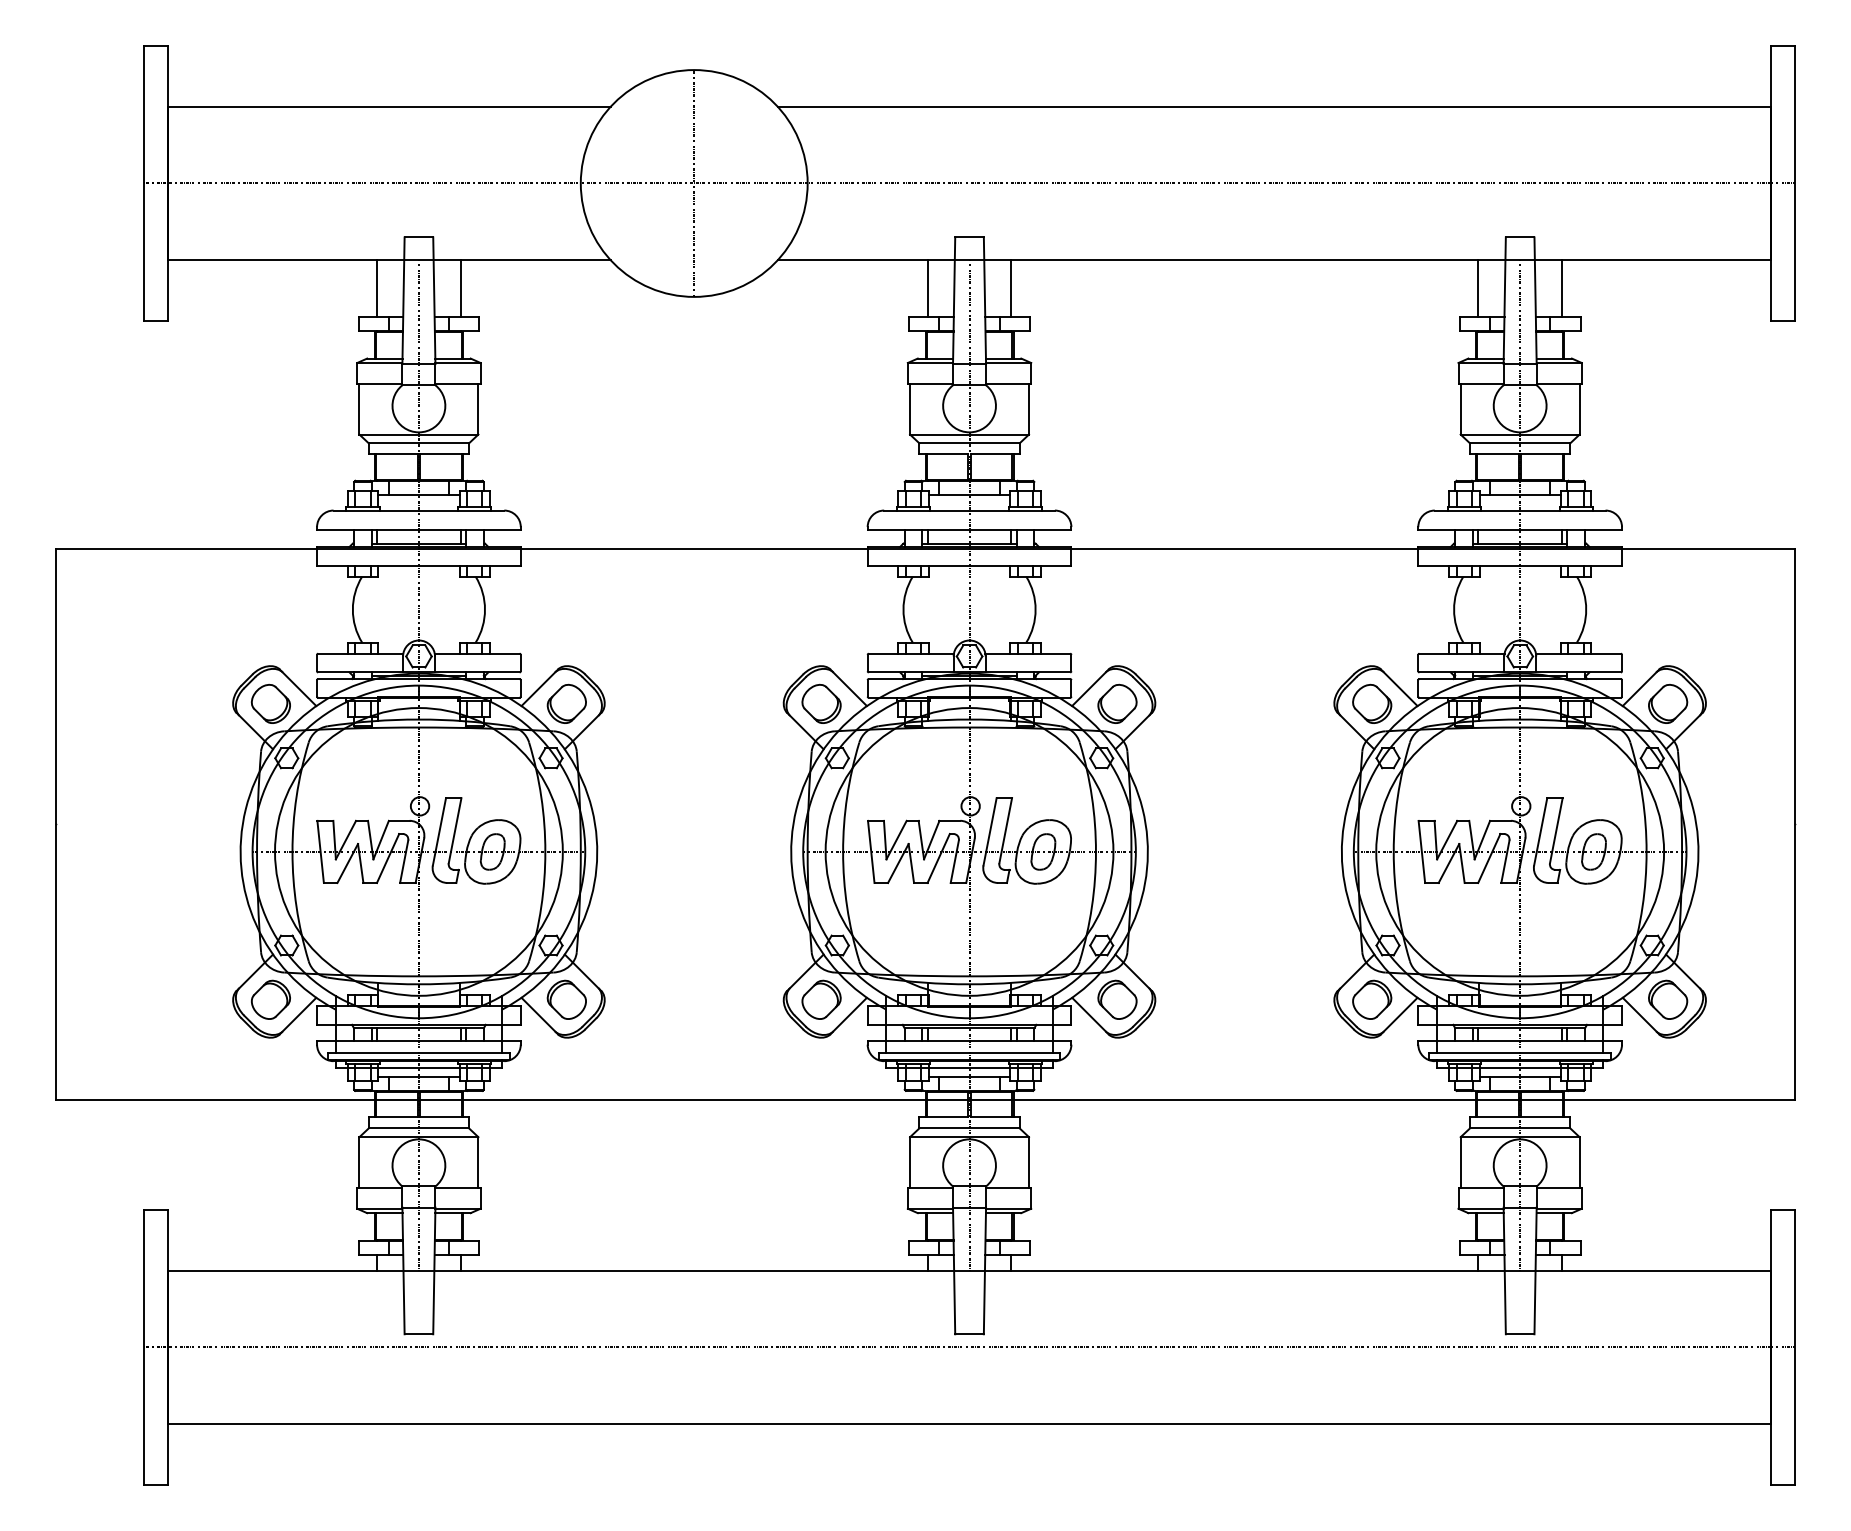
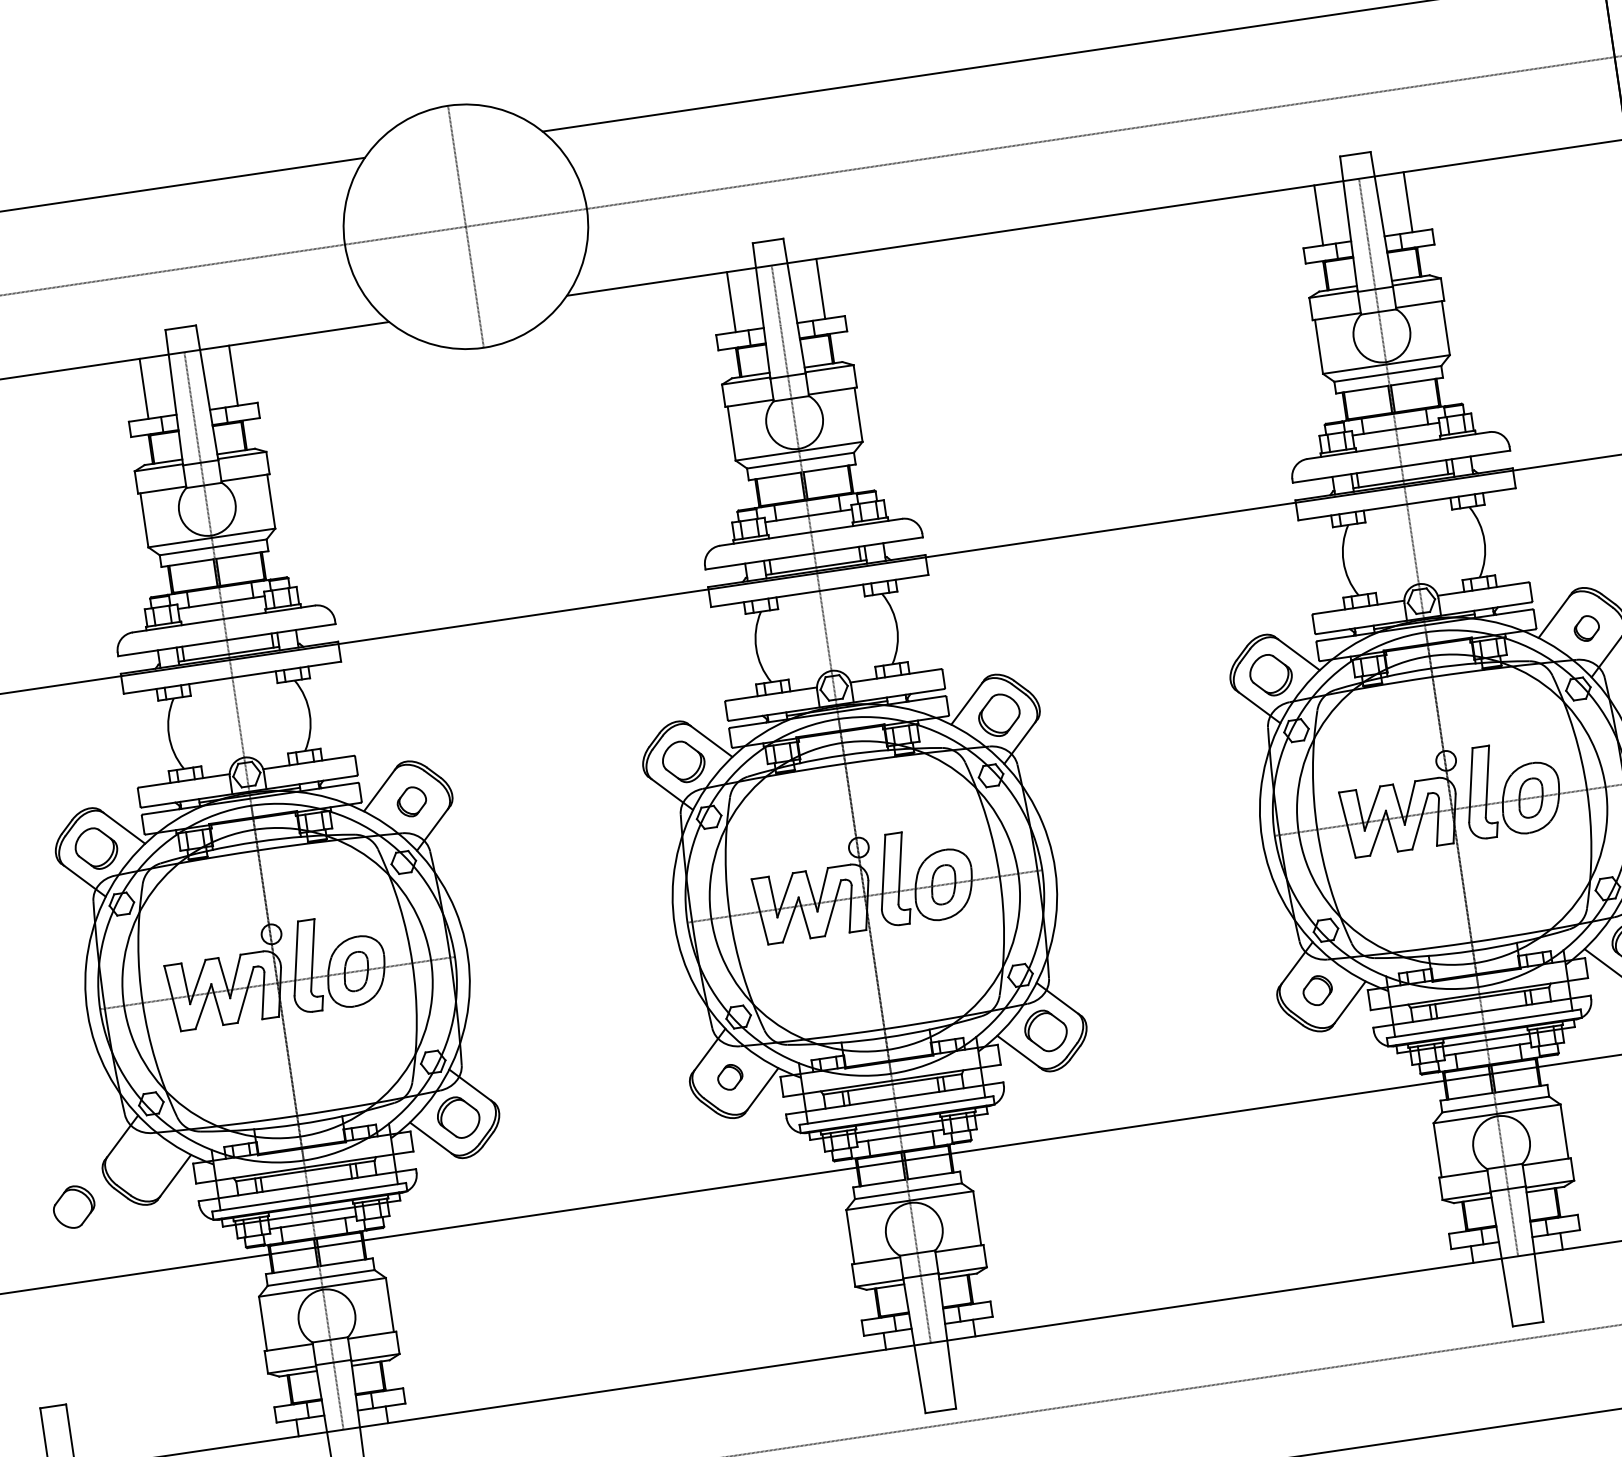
part: (566, 703) -> (411, 801), size x0.7
part: (1668, 703) -> (1587, 627), size x0.6
part: (270, 999) -> (73, 1206), moved
part: (821, 999) -> (730, 1077), size x0.6
part: (1372, 999) -> (1317, 990), size x0.7

